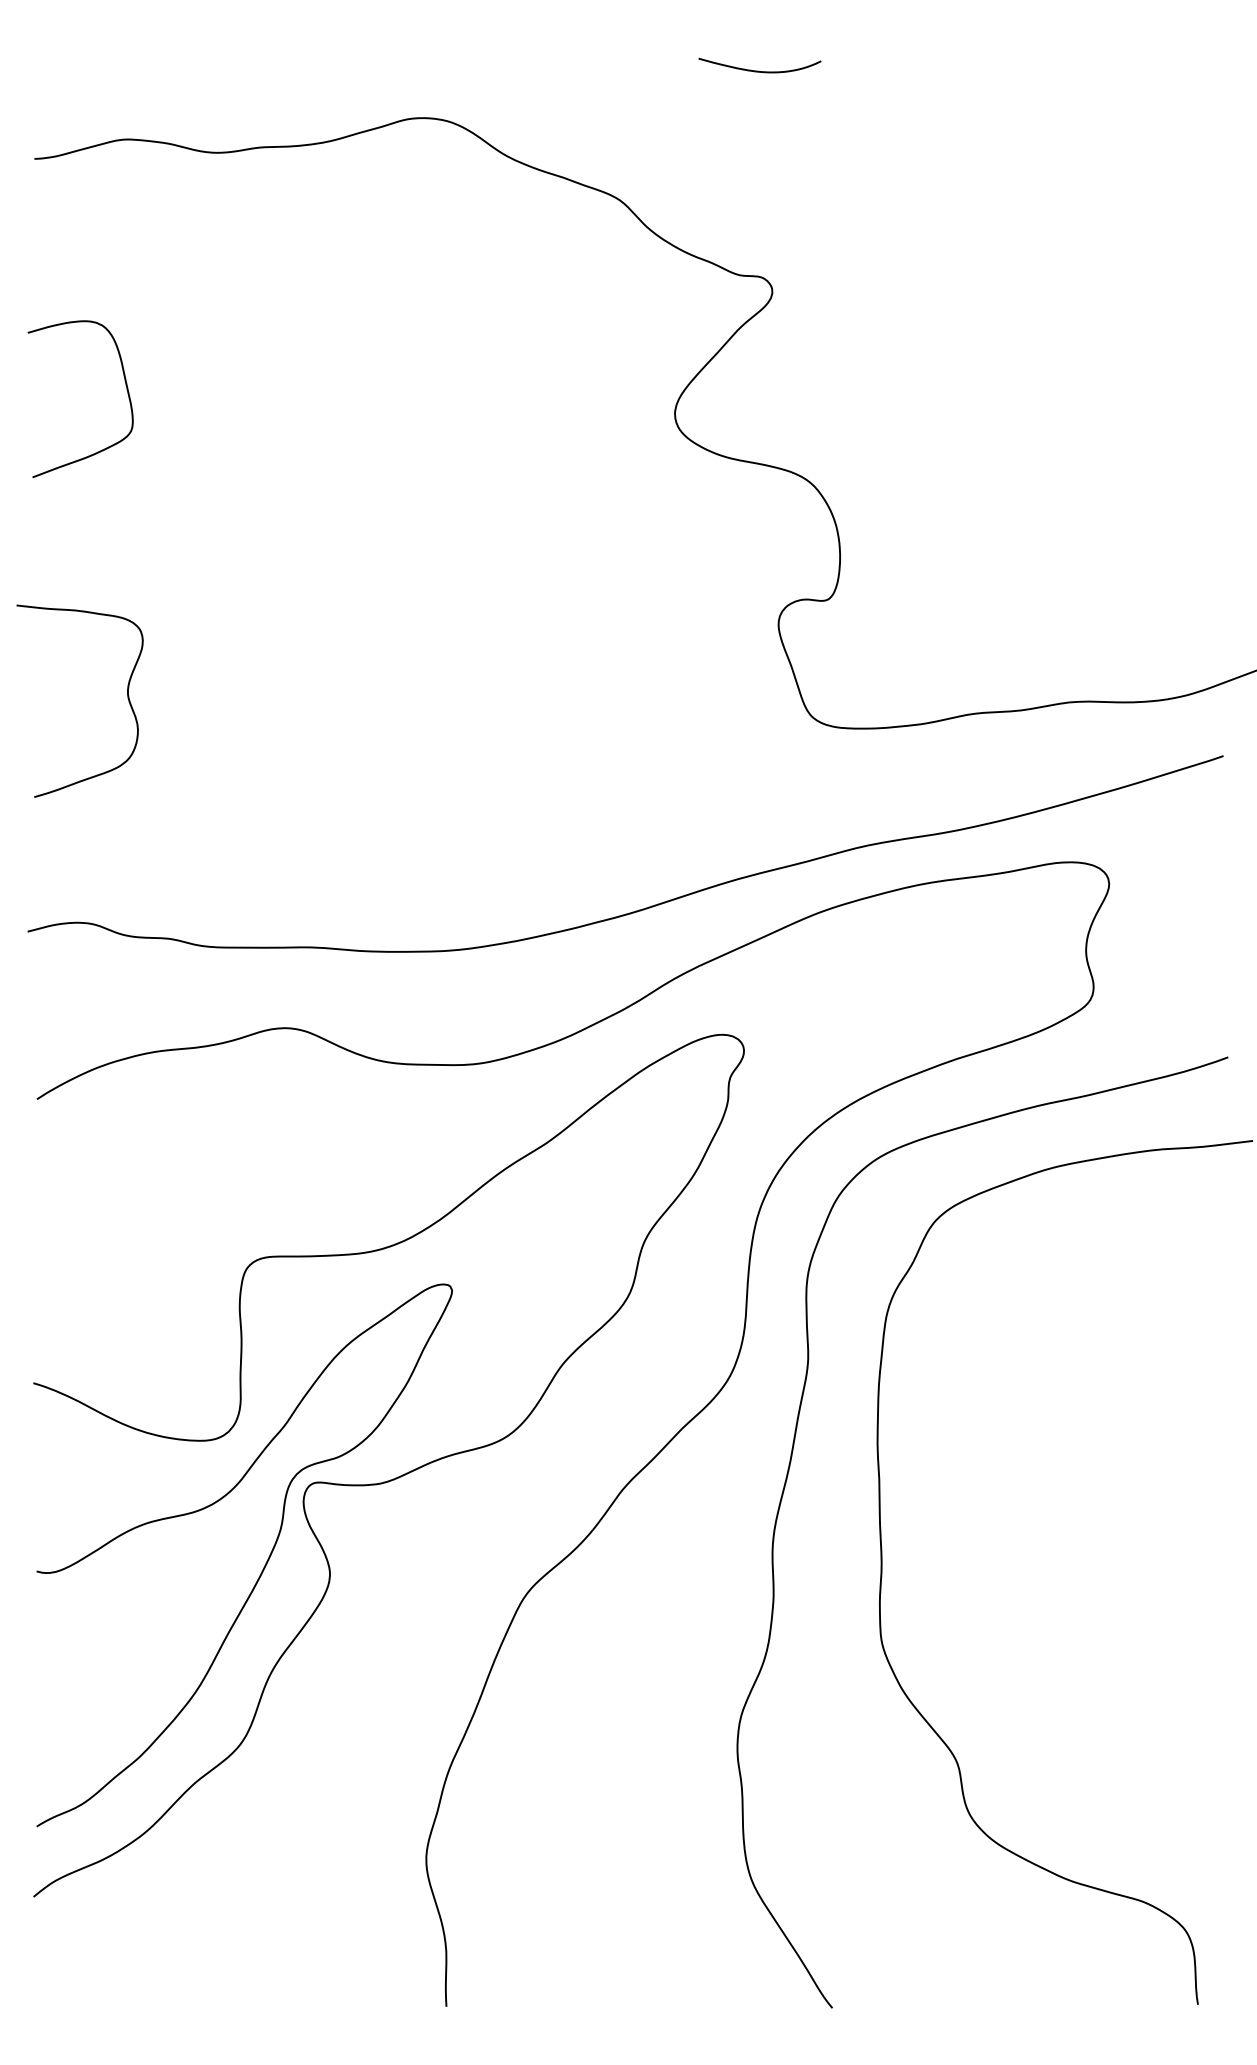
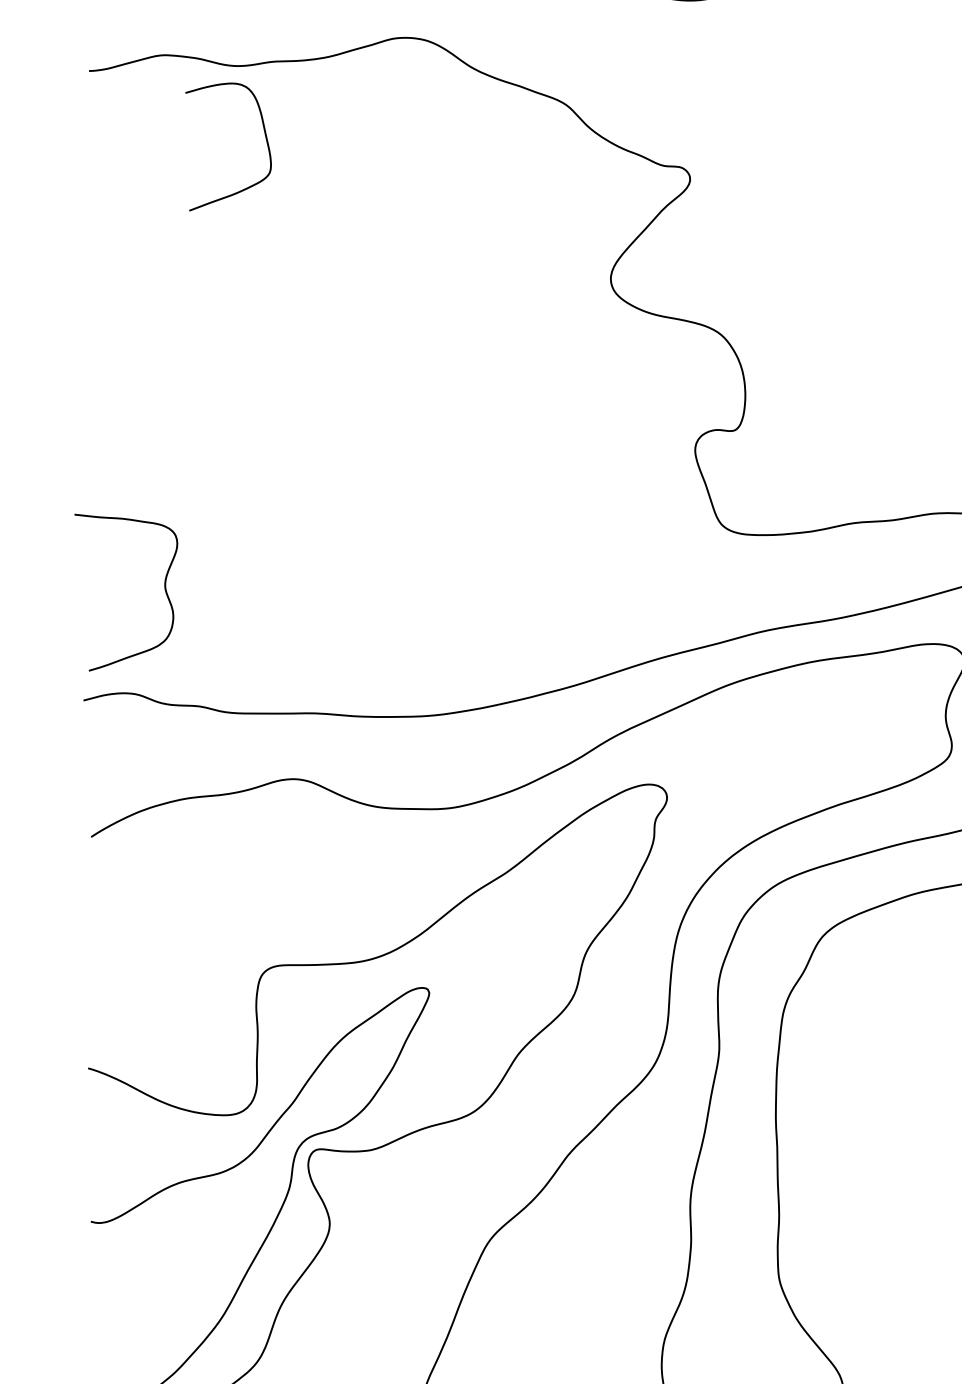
curve: (126, 389) -> (265, 139), moved
curve: (127, 698) -> (164, 590), moved

